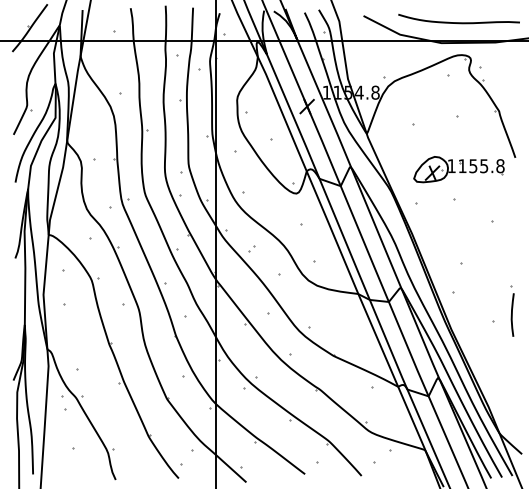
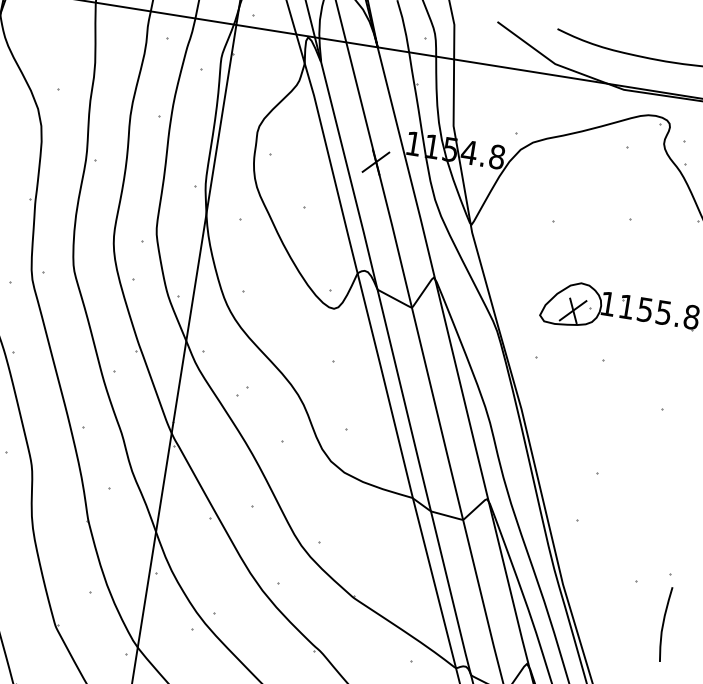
part: (512, 310) -> (665, 616), moved

